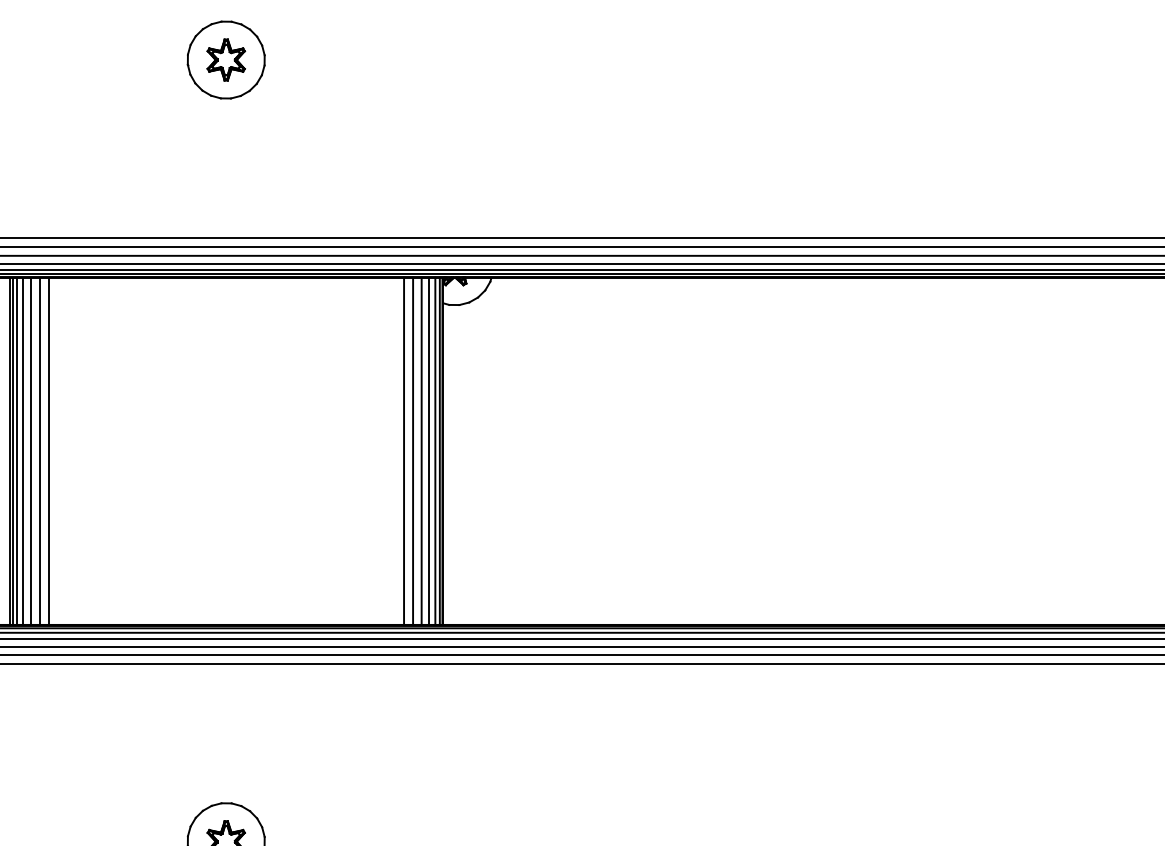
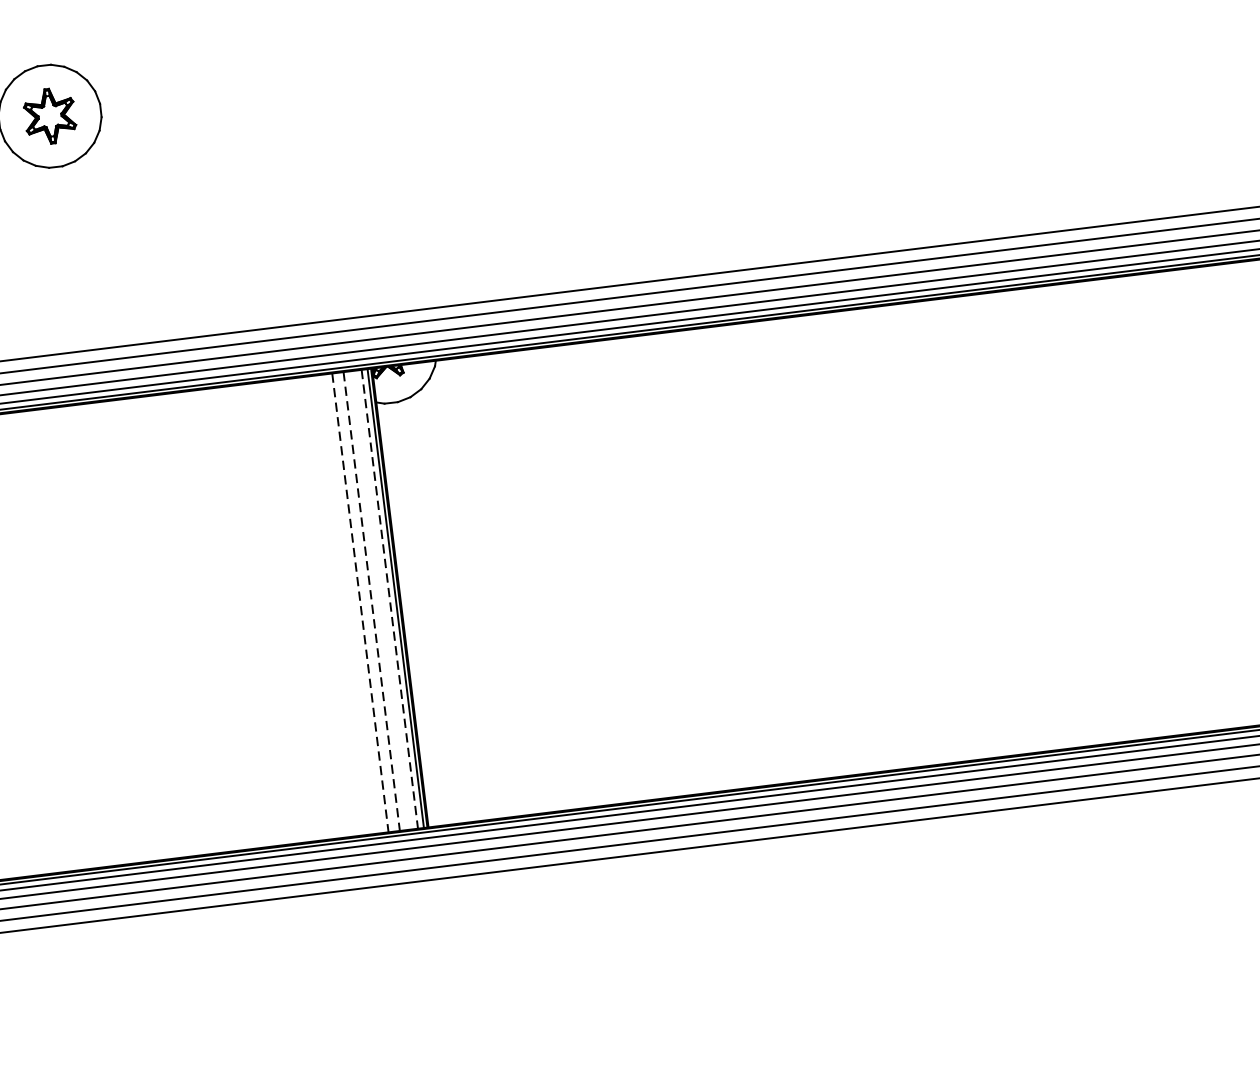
line: (404, 450) -> (348, 603), removed
line: (429, 450) -> (381, 599), removed
line: (413, 451) -> (360, 603), solid -> dashed
line: (421, 451) -> (371, 601), solid -> dashed
line: (435, 451) -> (390, 599), solid -> dashed

